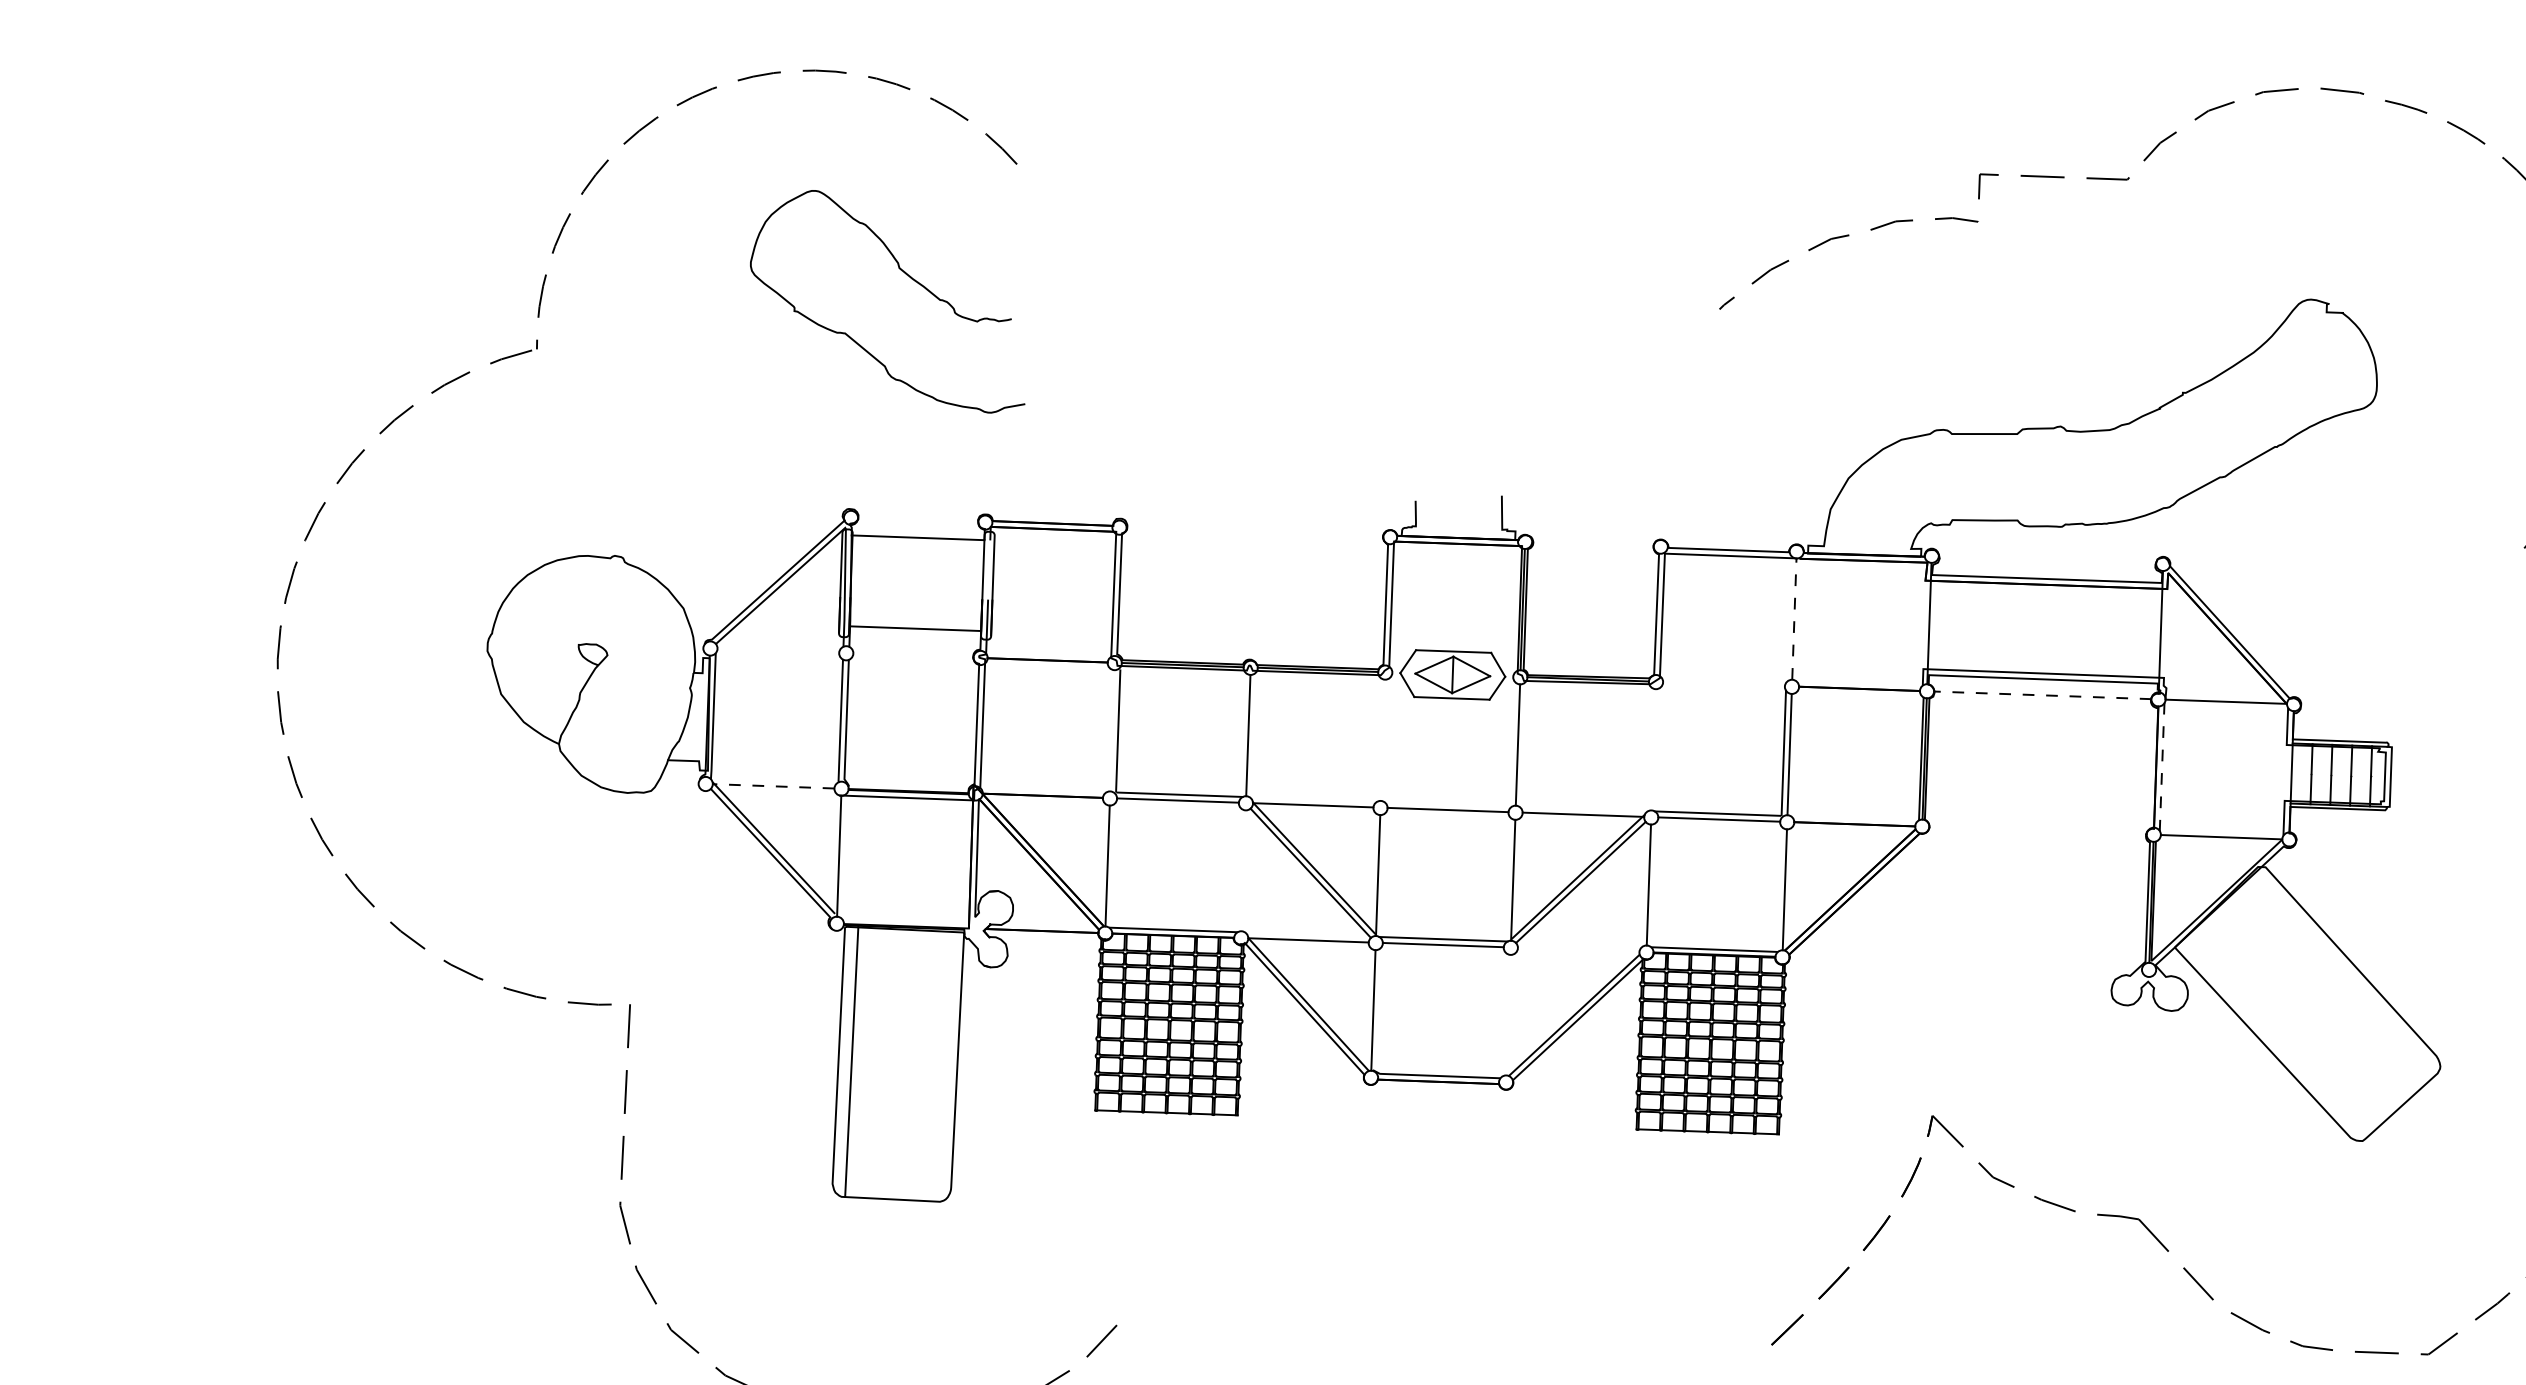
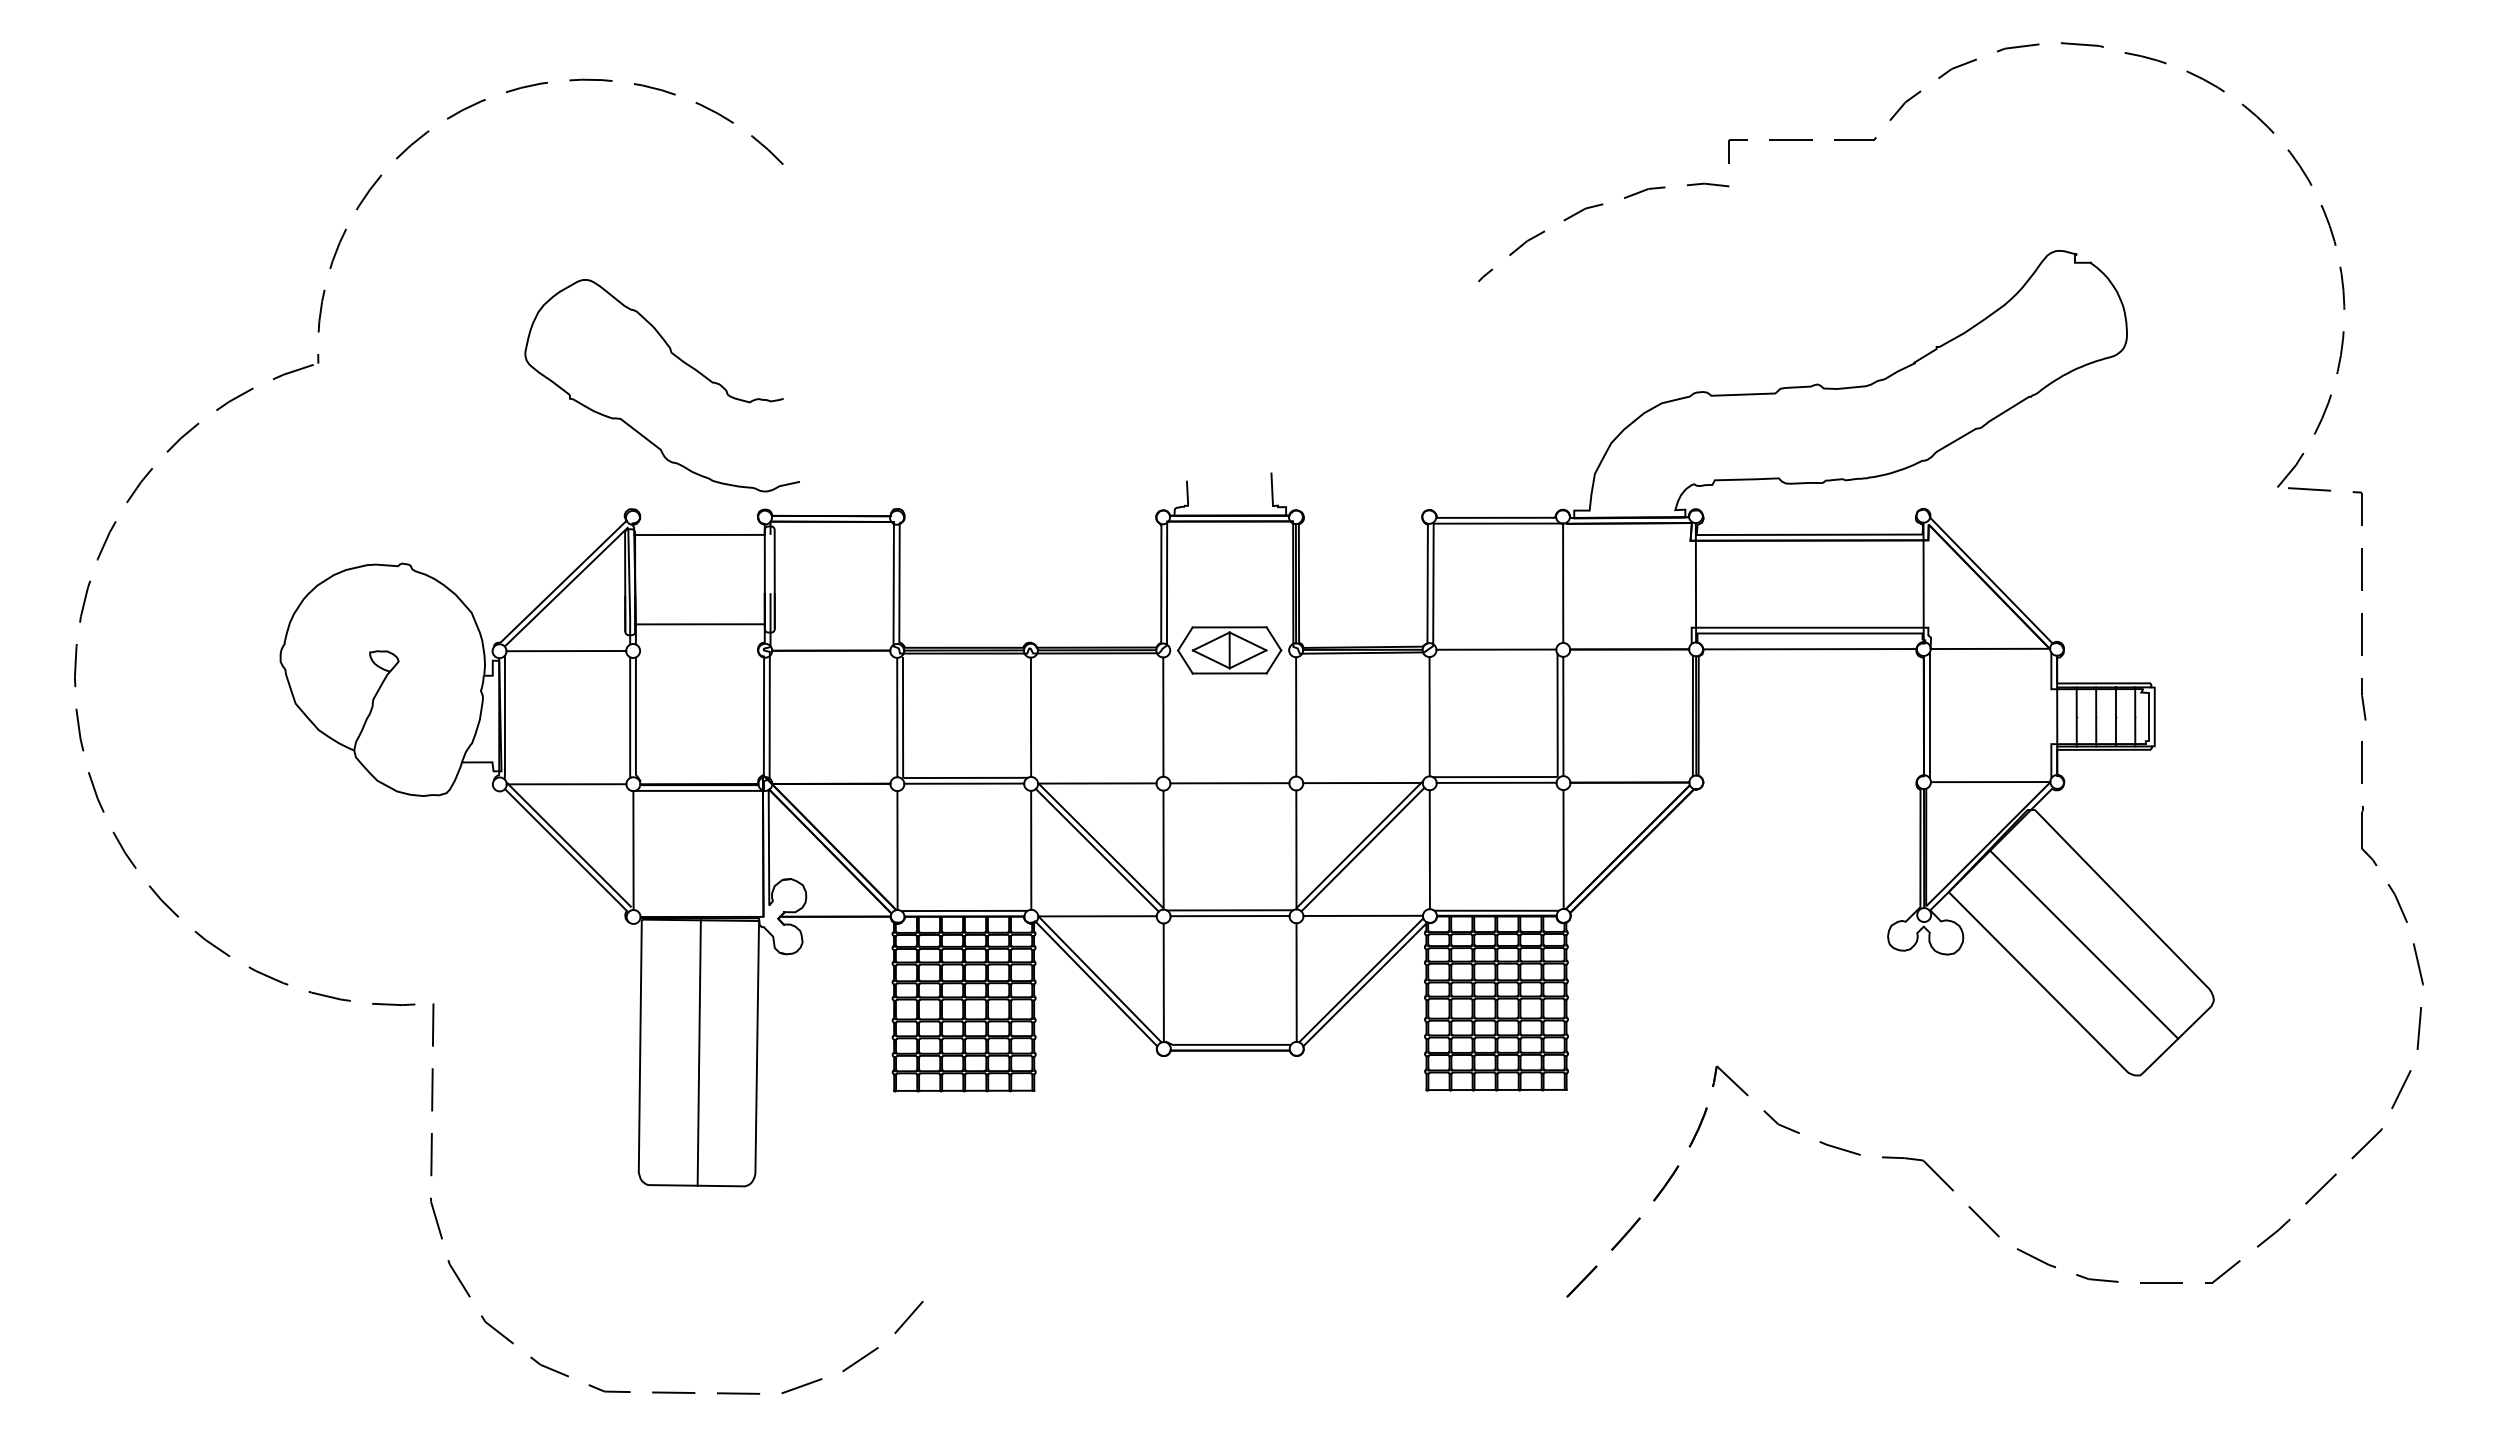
curve: (906, 275) -> (678, 359), moved
line: (1794, 619) -> (1563, 583), dashed -> solid
line: (778, 650) -> (566, 650), added
line: (1724, 683) -> (1496, 649), added
line: (2042, 695) -> (1809, 649), dashed -> solid
line: (1112, 730) -> (897, 717), added
line: (1383, 739) -> (1163, 716), added
line: (1653, 749) -> (1429, 716), added
line: (2161, 767) -> (1929, 715), dashed -> solid
line: (773, 786) -> (566, 784), dashed -> solid
line: (1243, 869) -> (1031, 849), added
line: (1577, 949) -> (1362, 915), added
line: (2310, 1005) -> (2084, 944), added
line: (1508, 1015) -> (1296, 982), added
line: (851, 1061) -> (698, 1052), moved

